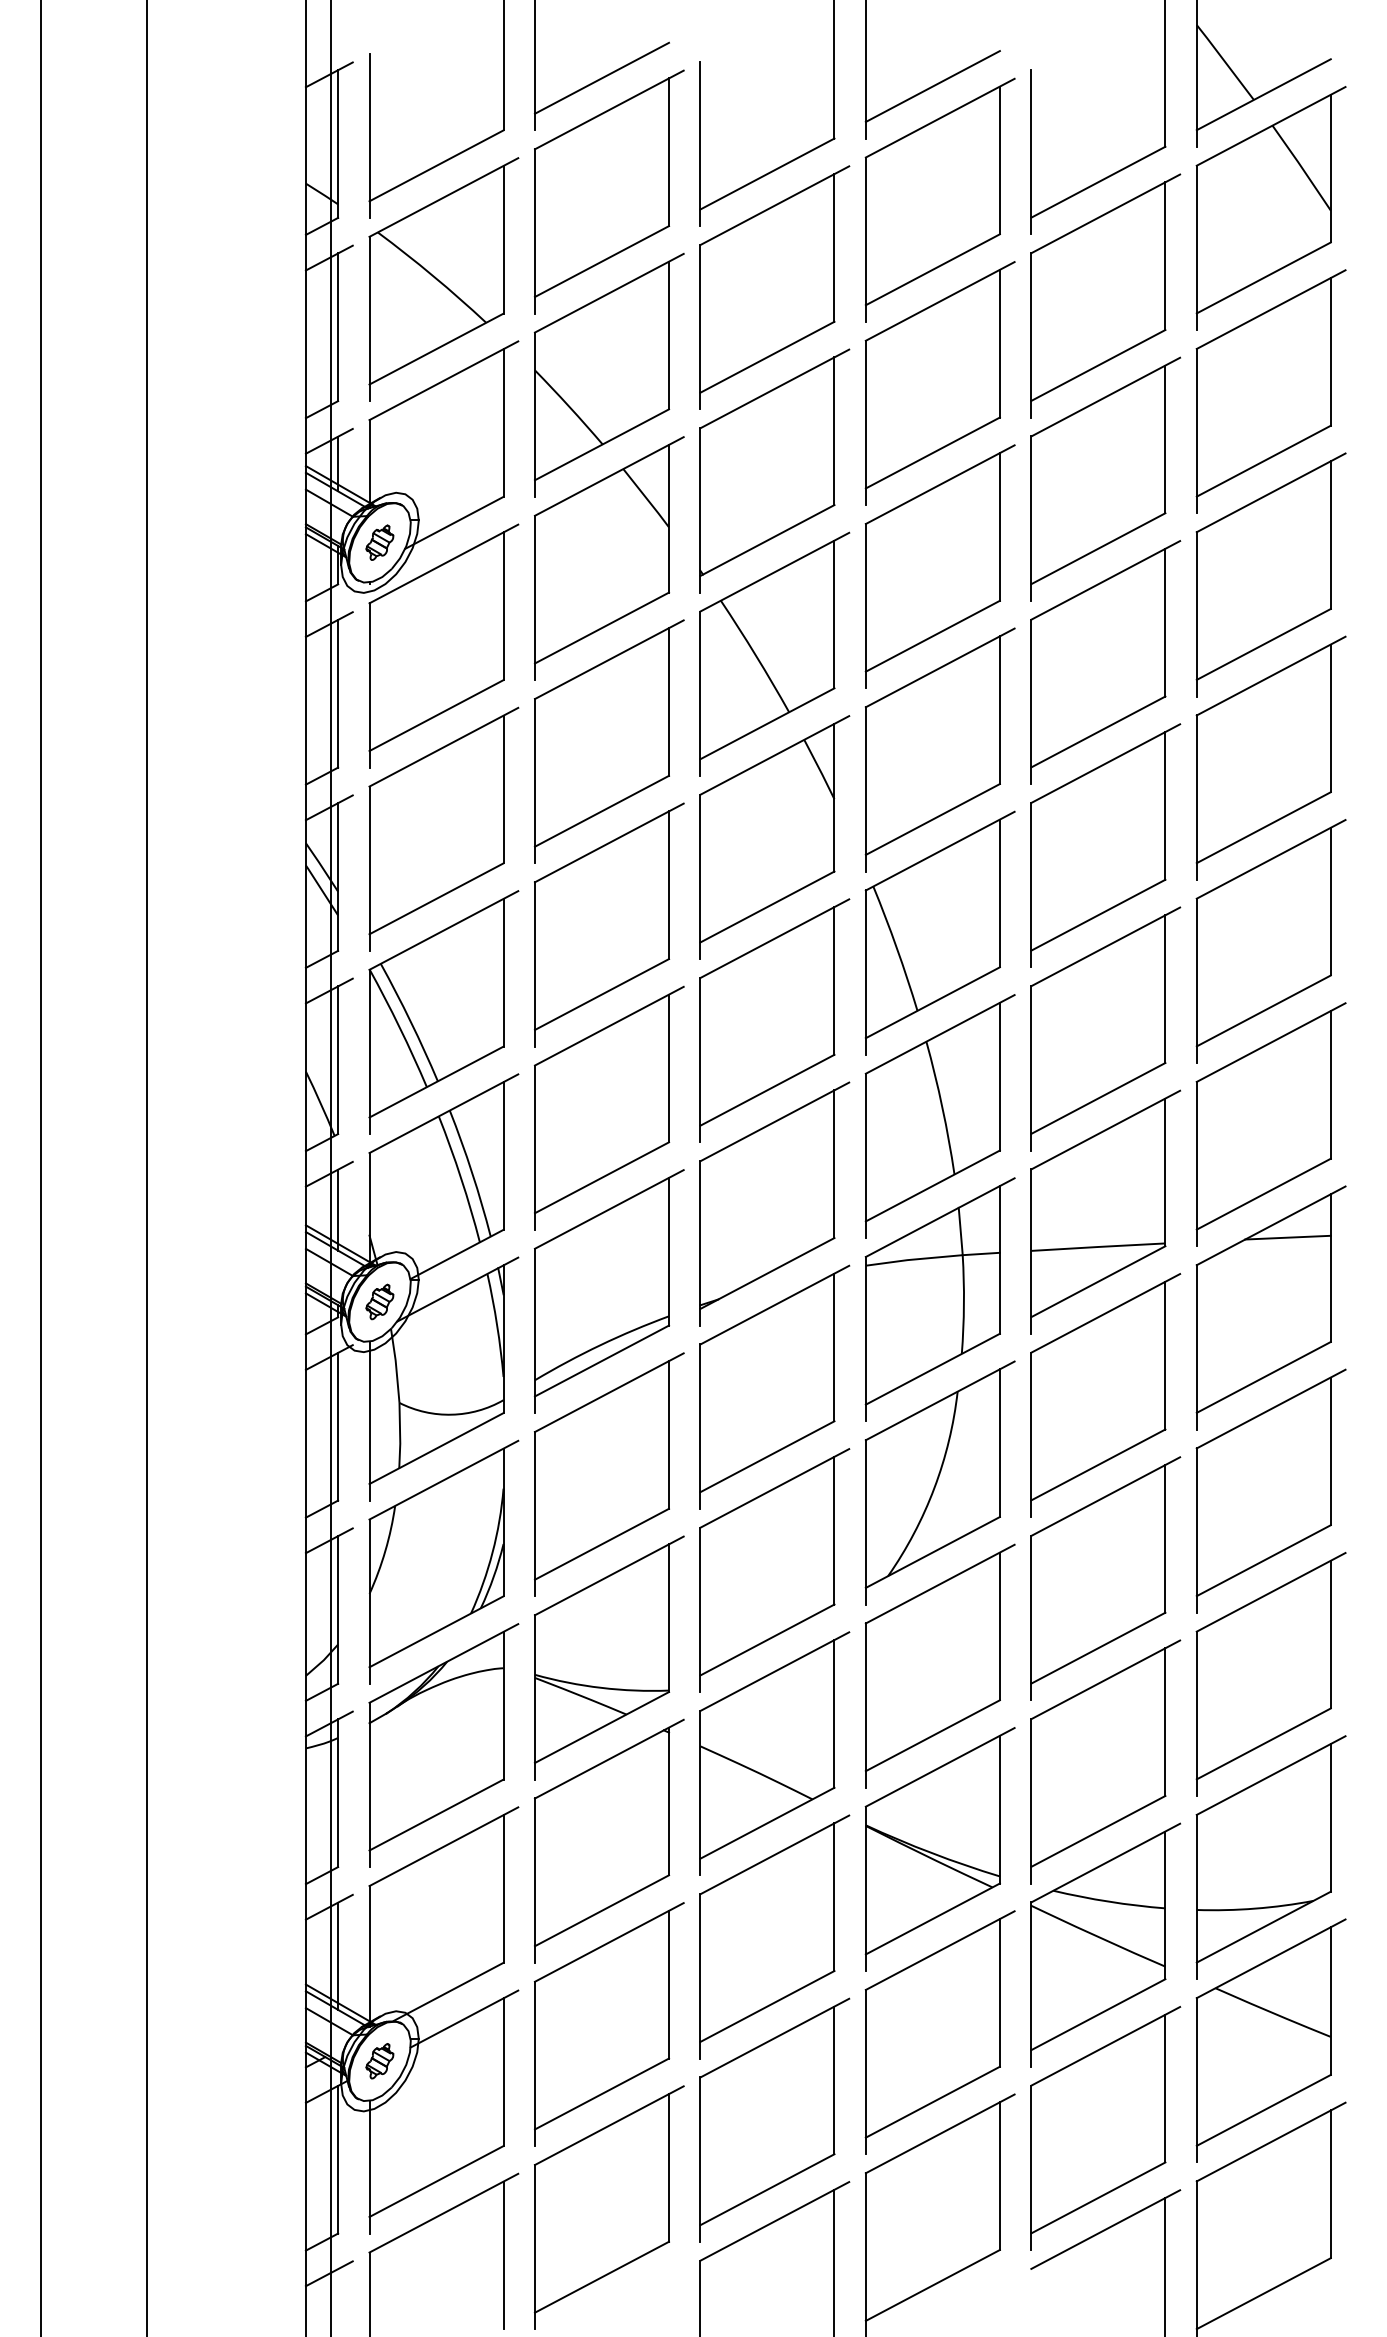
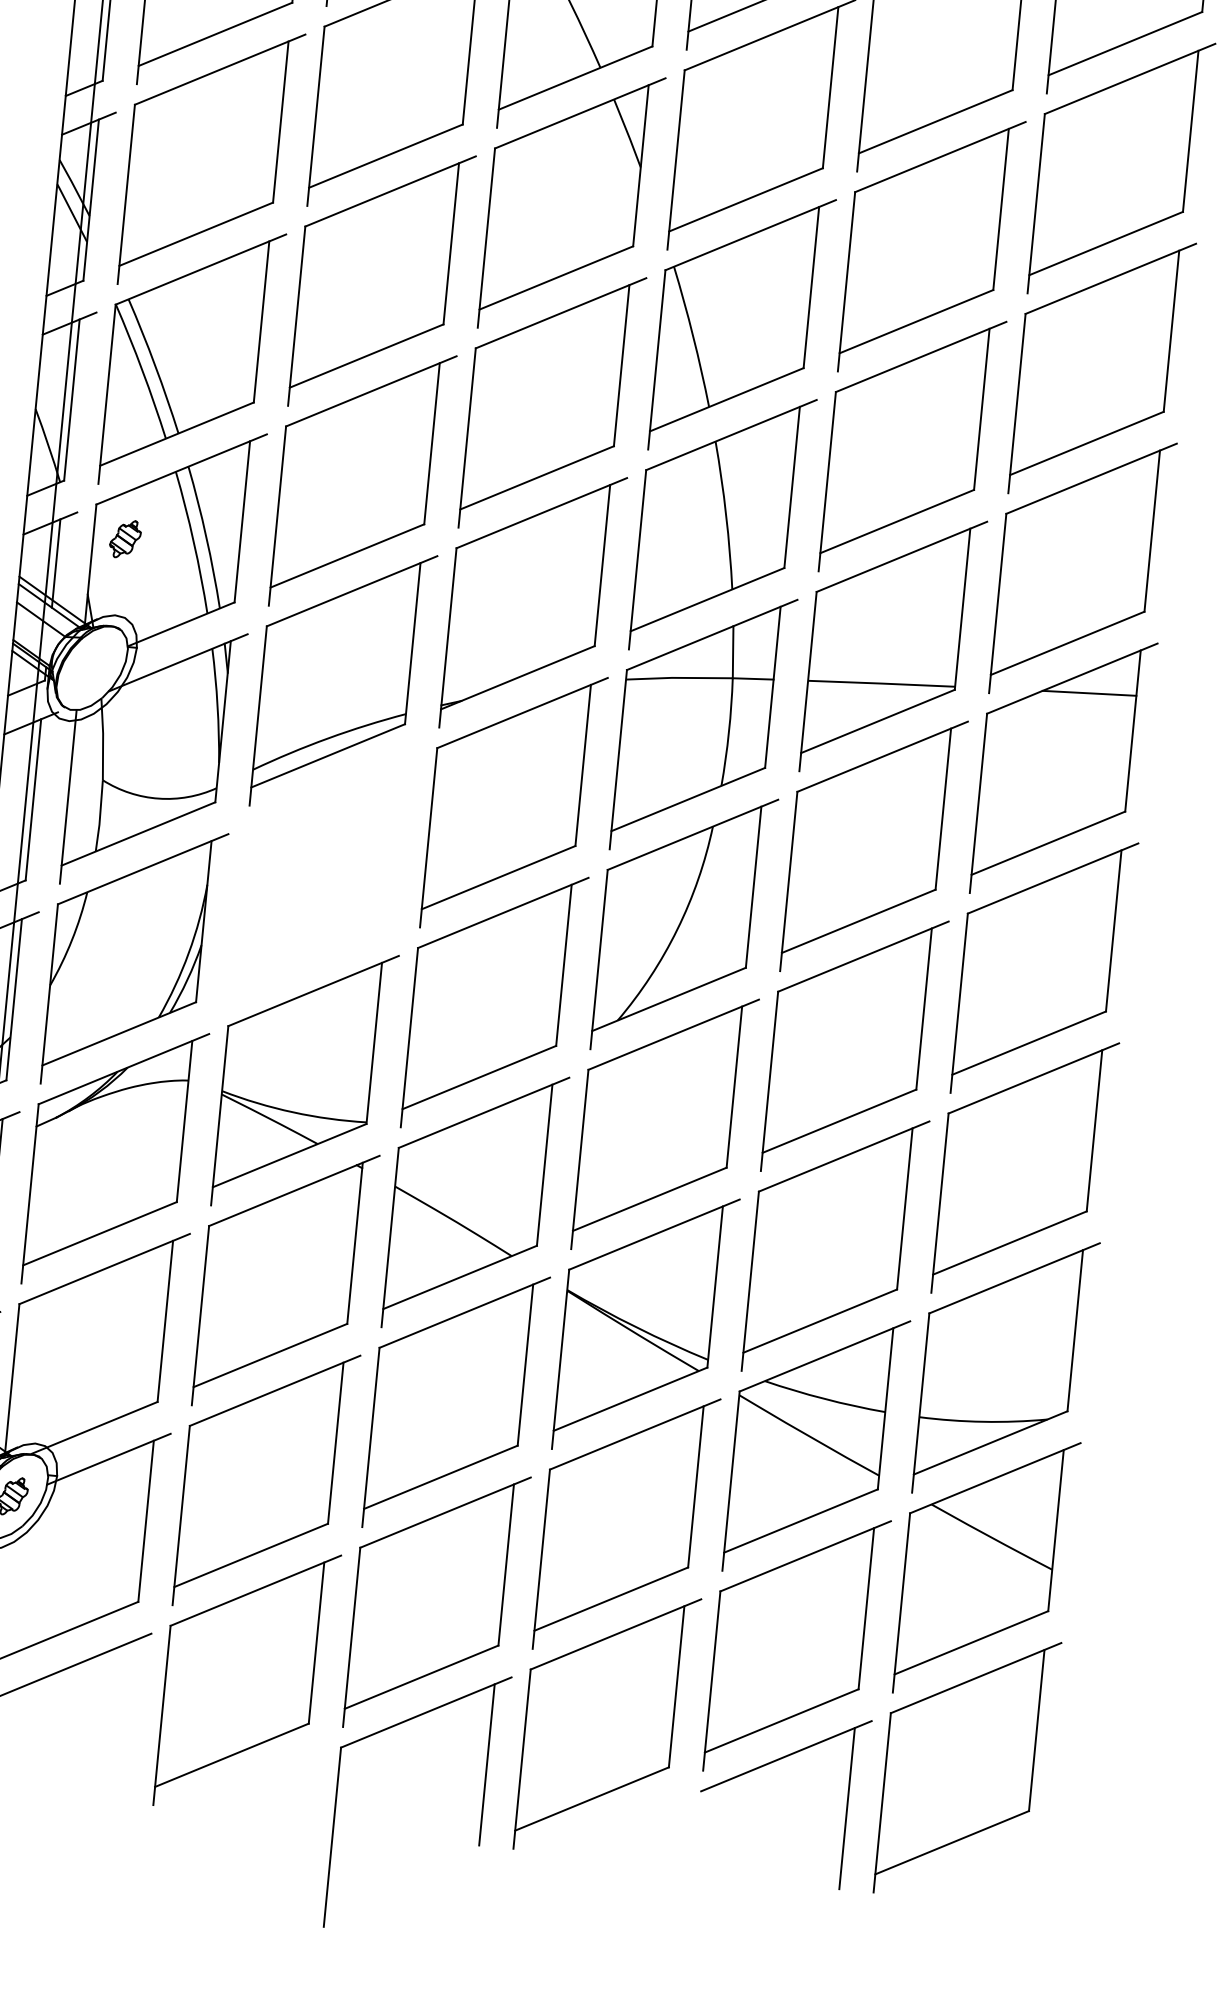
part: (379, 1301) -> (125, 538), moved
part: (608, 1474) -> (323, 880), removed
line: (503, 2255) -> (126, 1721), removed

